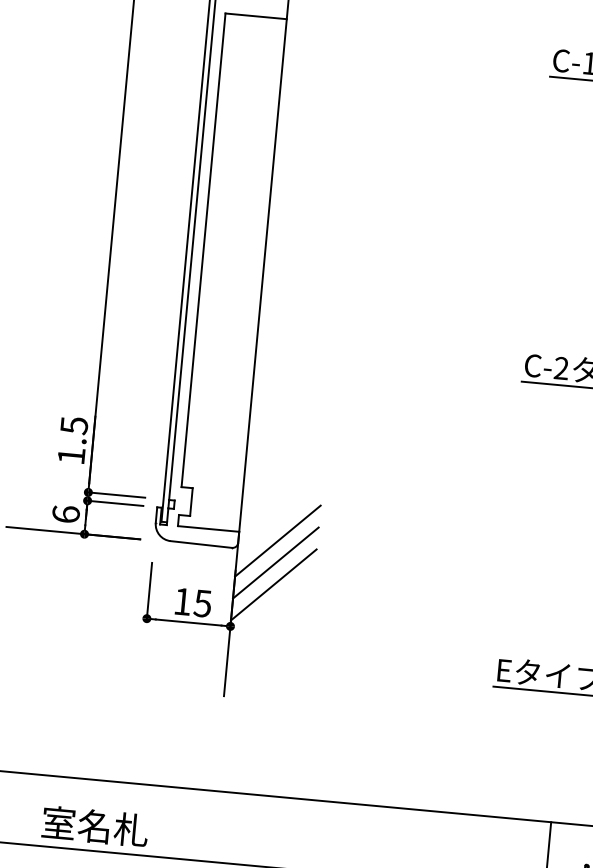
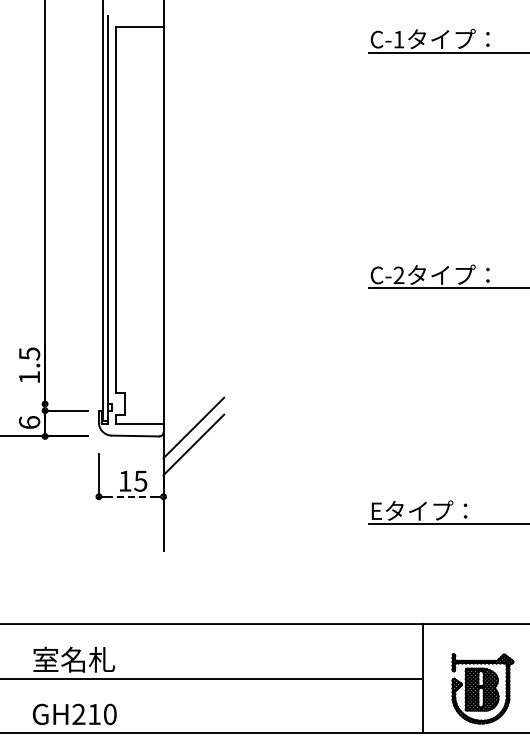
line: (117, 495) -> (67, 404), removed
line: (273, 584) -> (193, 461), removed
line: (187, 622) -> (130, 496), solid -> dashed

